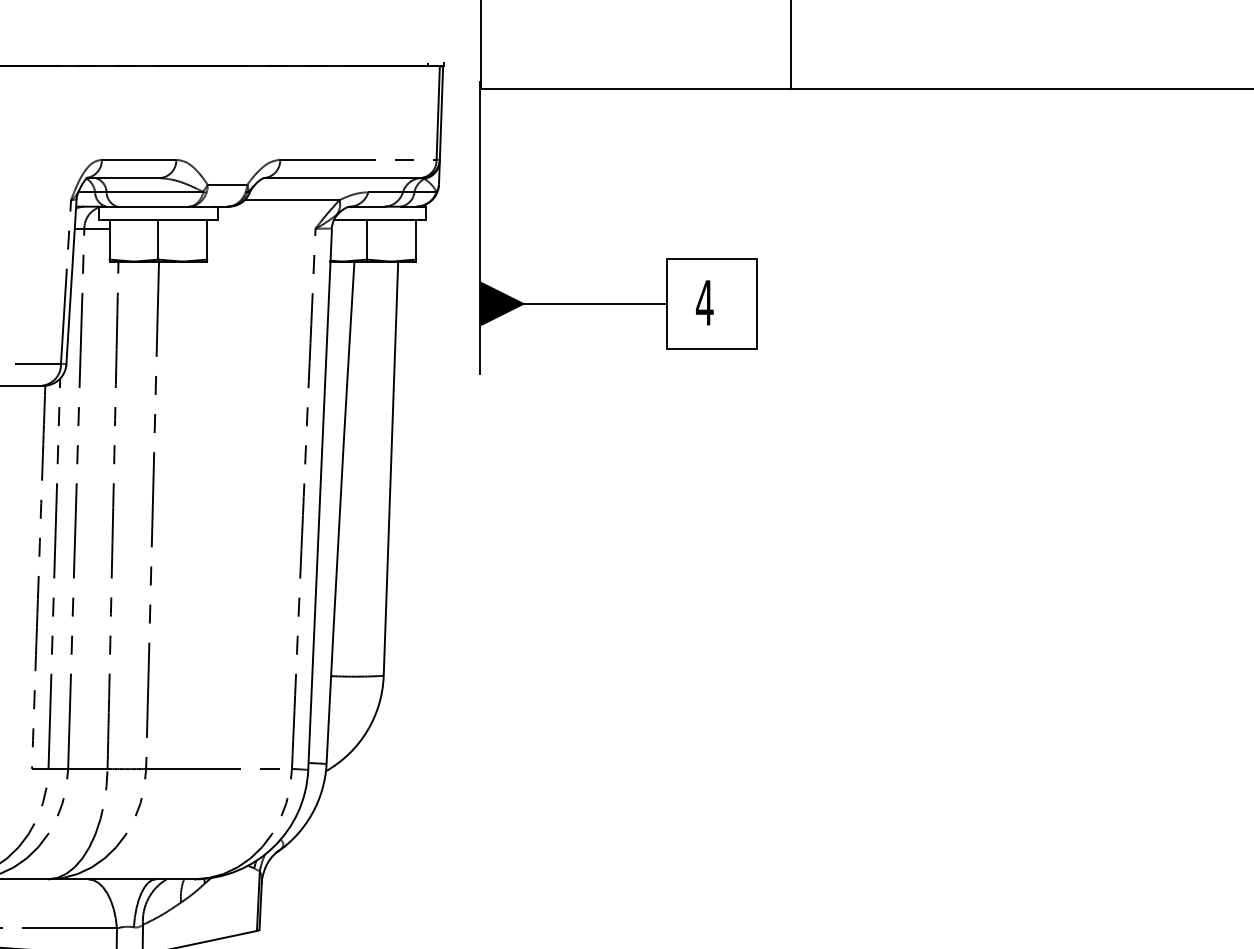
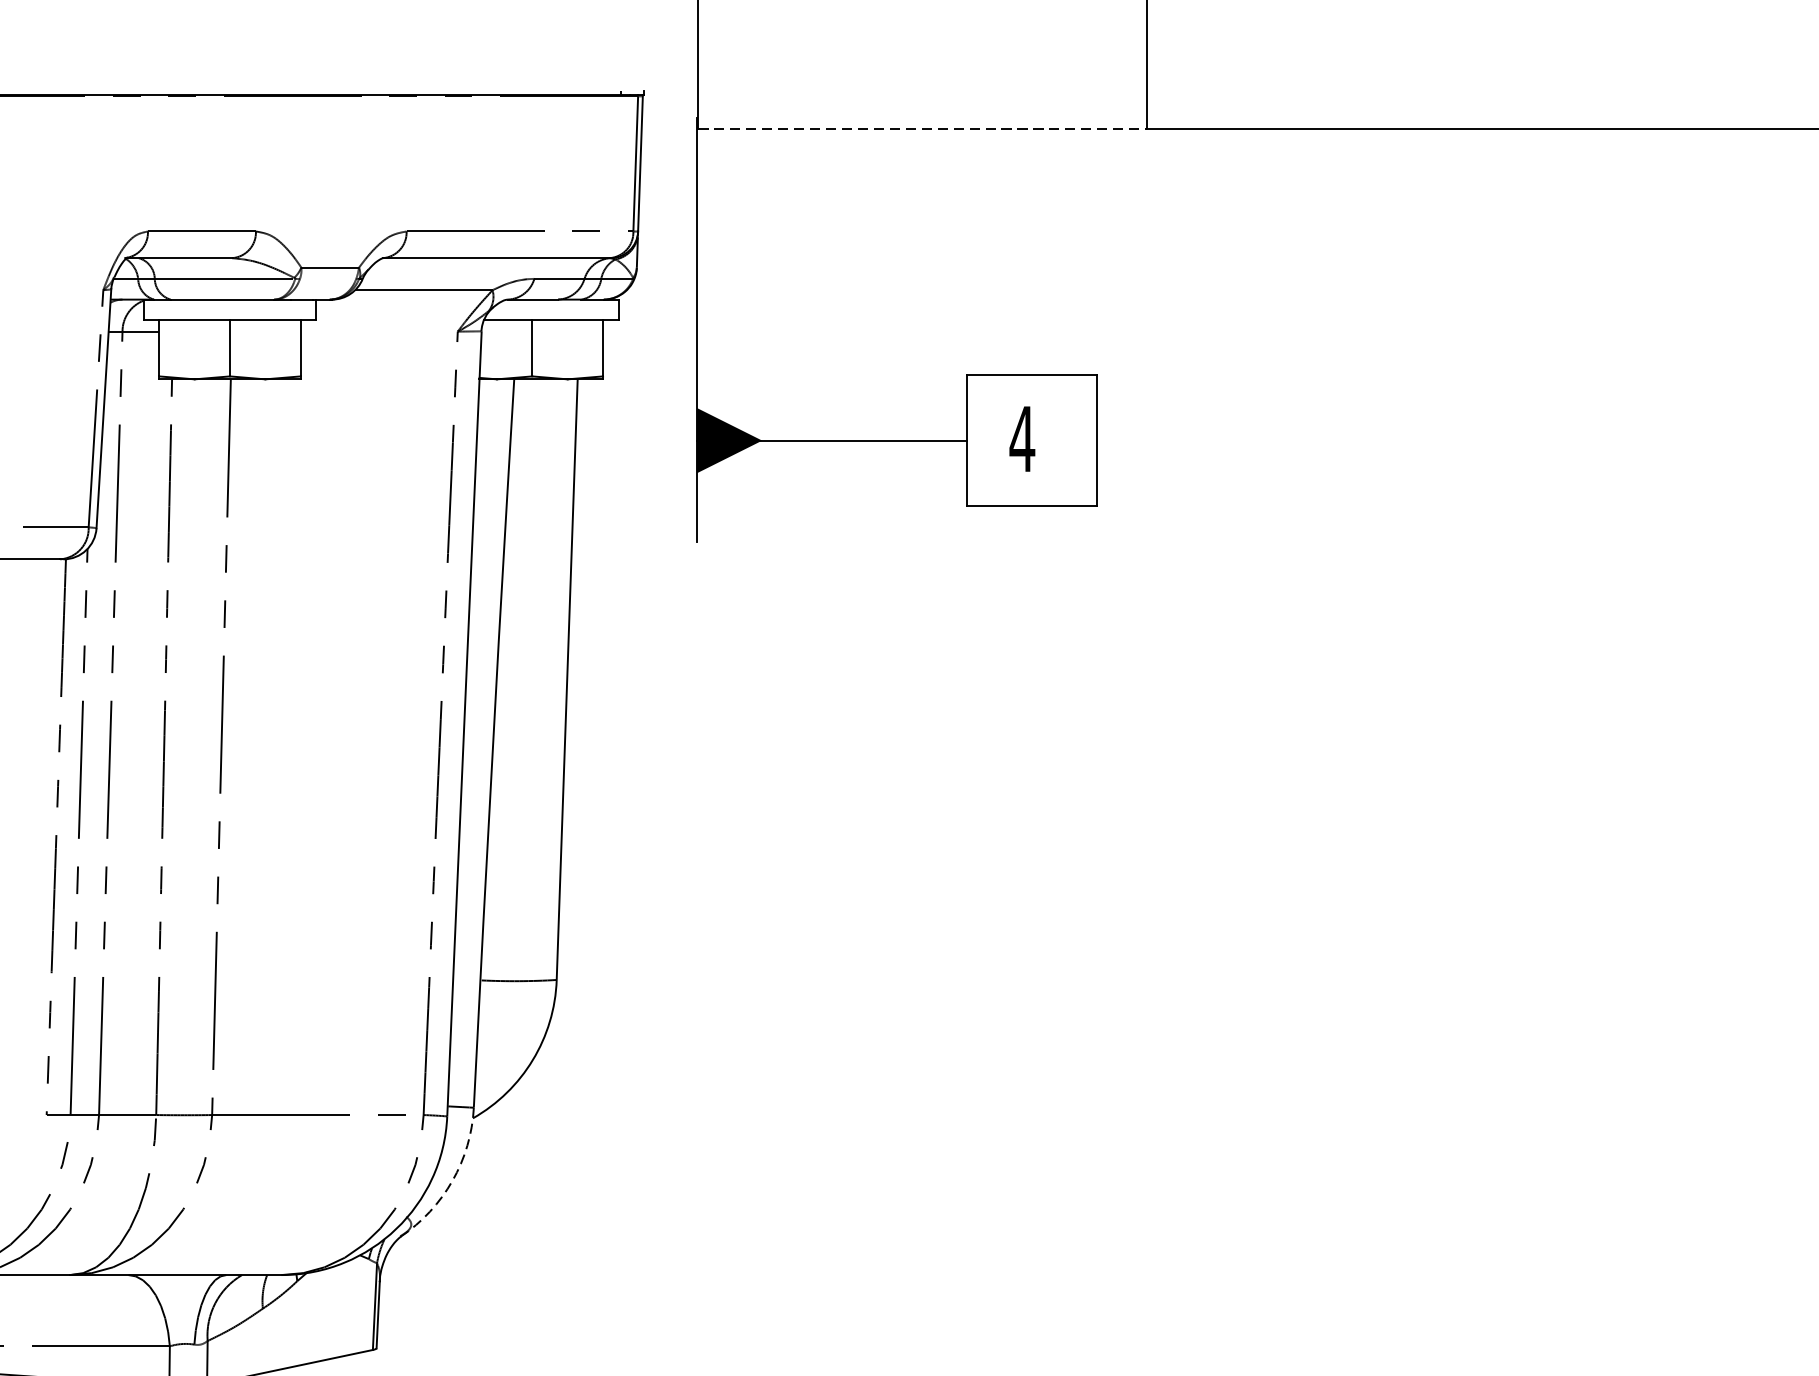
line: (636, 88) -> (923, 128), solid -> dashed
arc: (311, 814) -> (451, 1181), solid -> dashed

